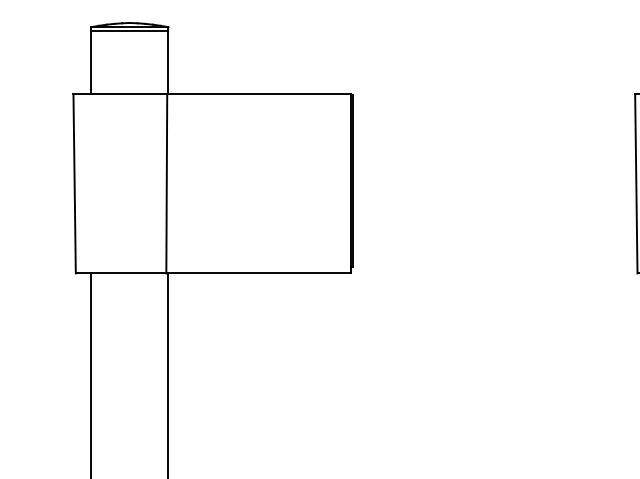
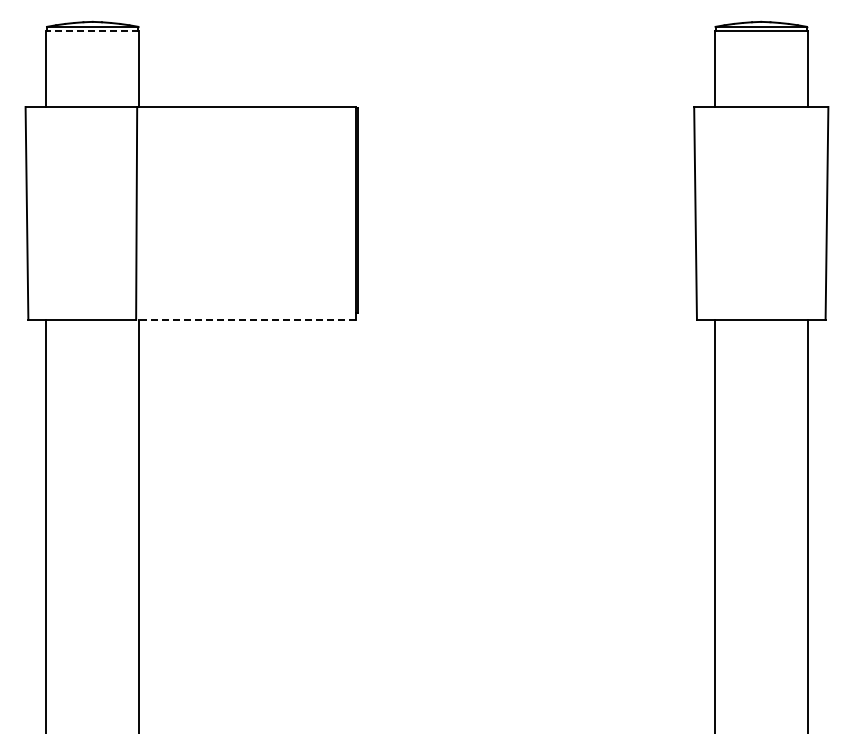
line: (128, 31) -> (91, 31), solid -> dashed
line: (258, 273) -> (245, 319), solid -> dashed

